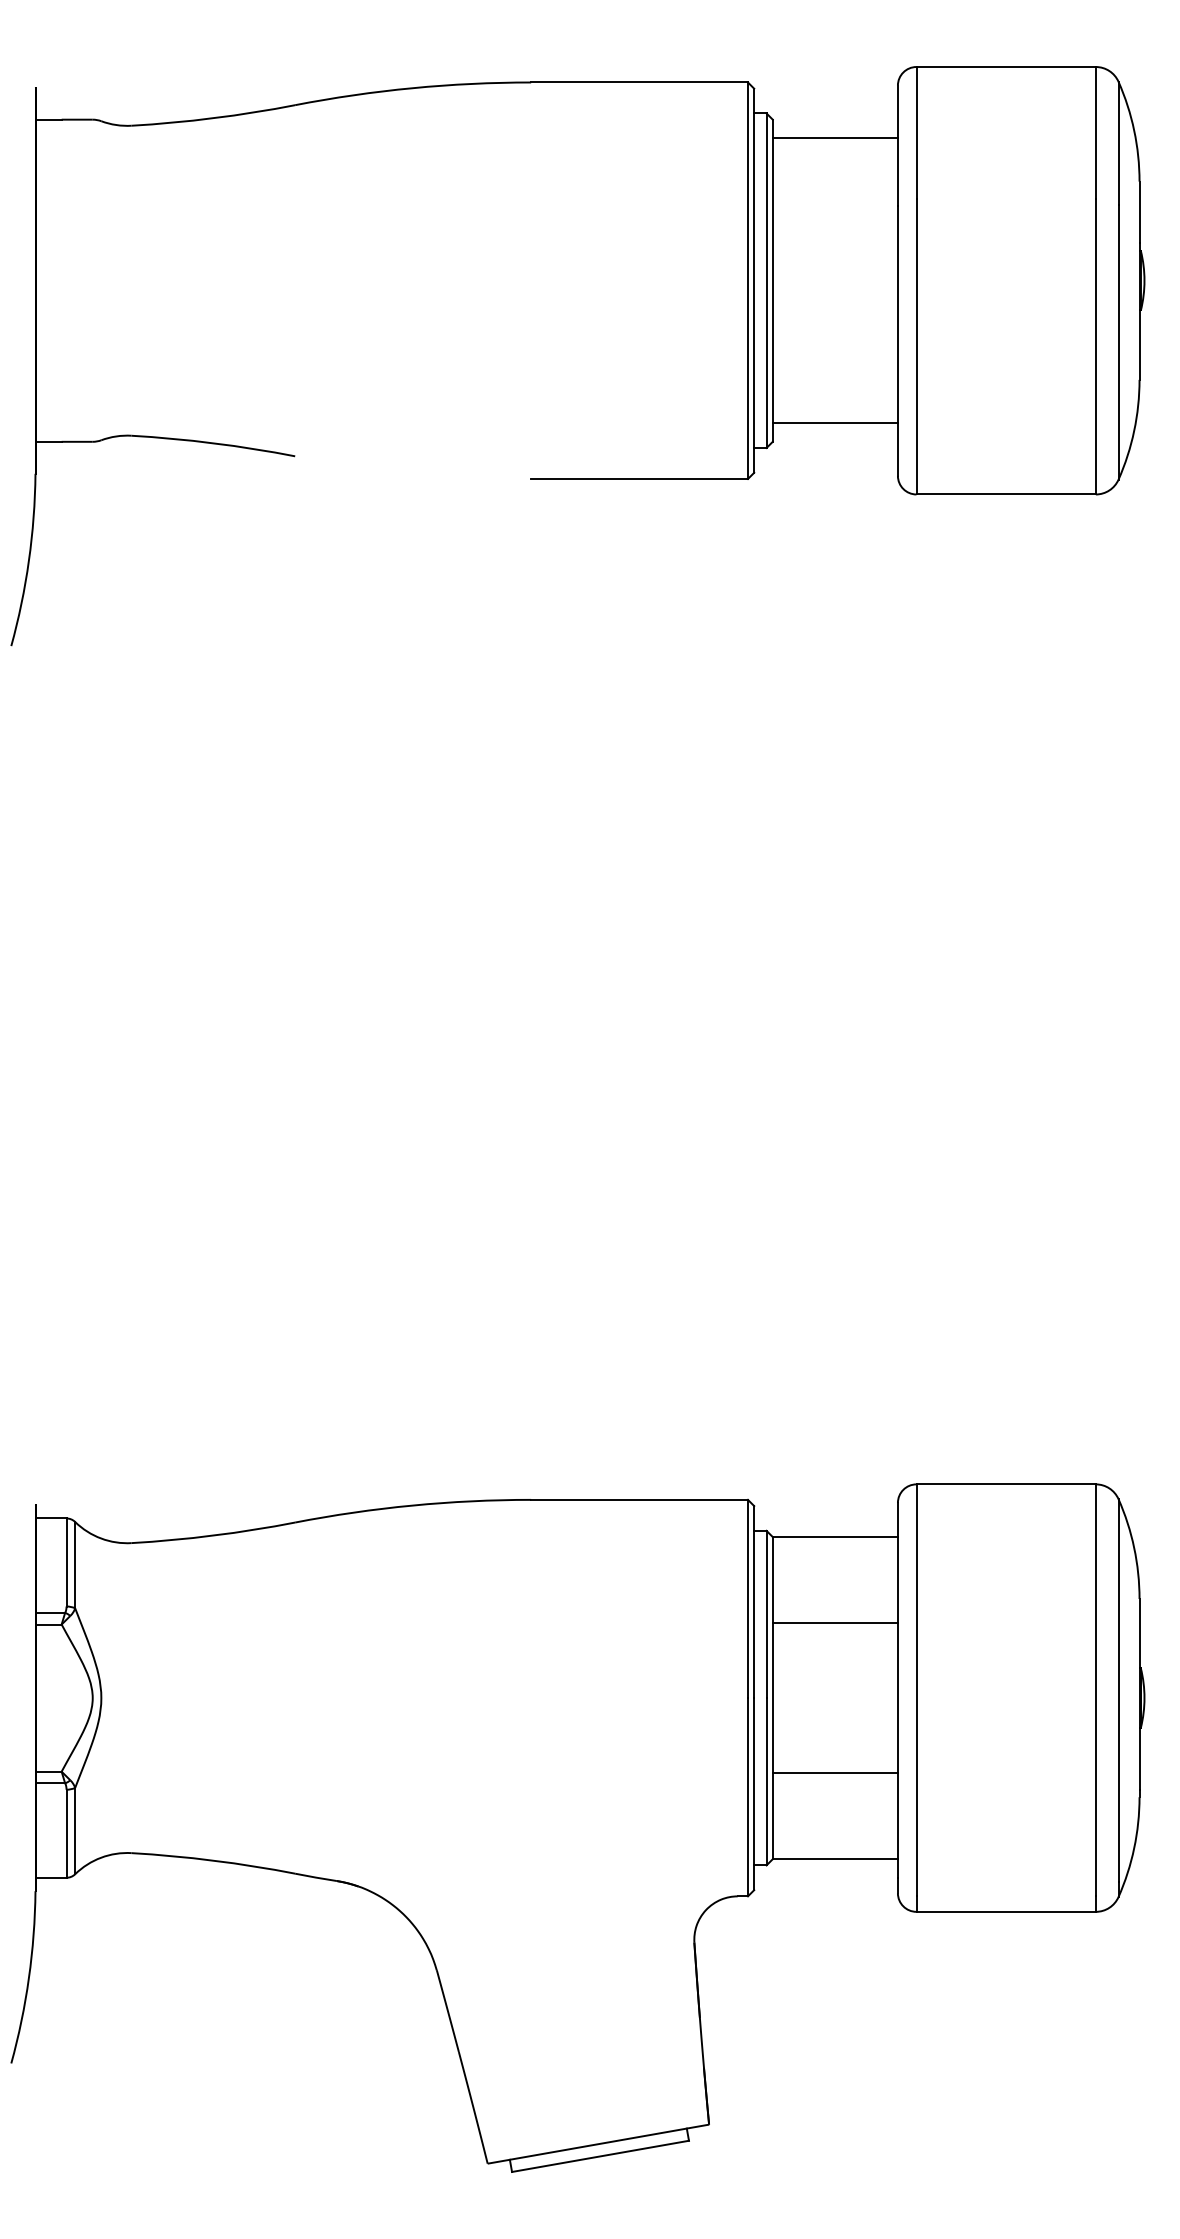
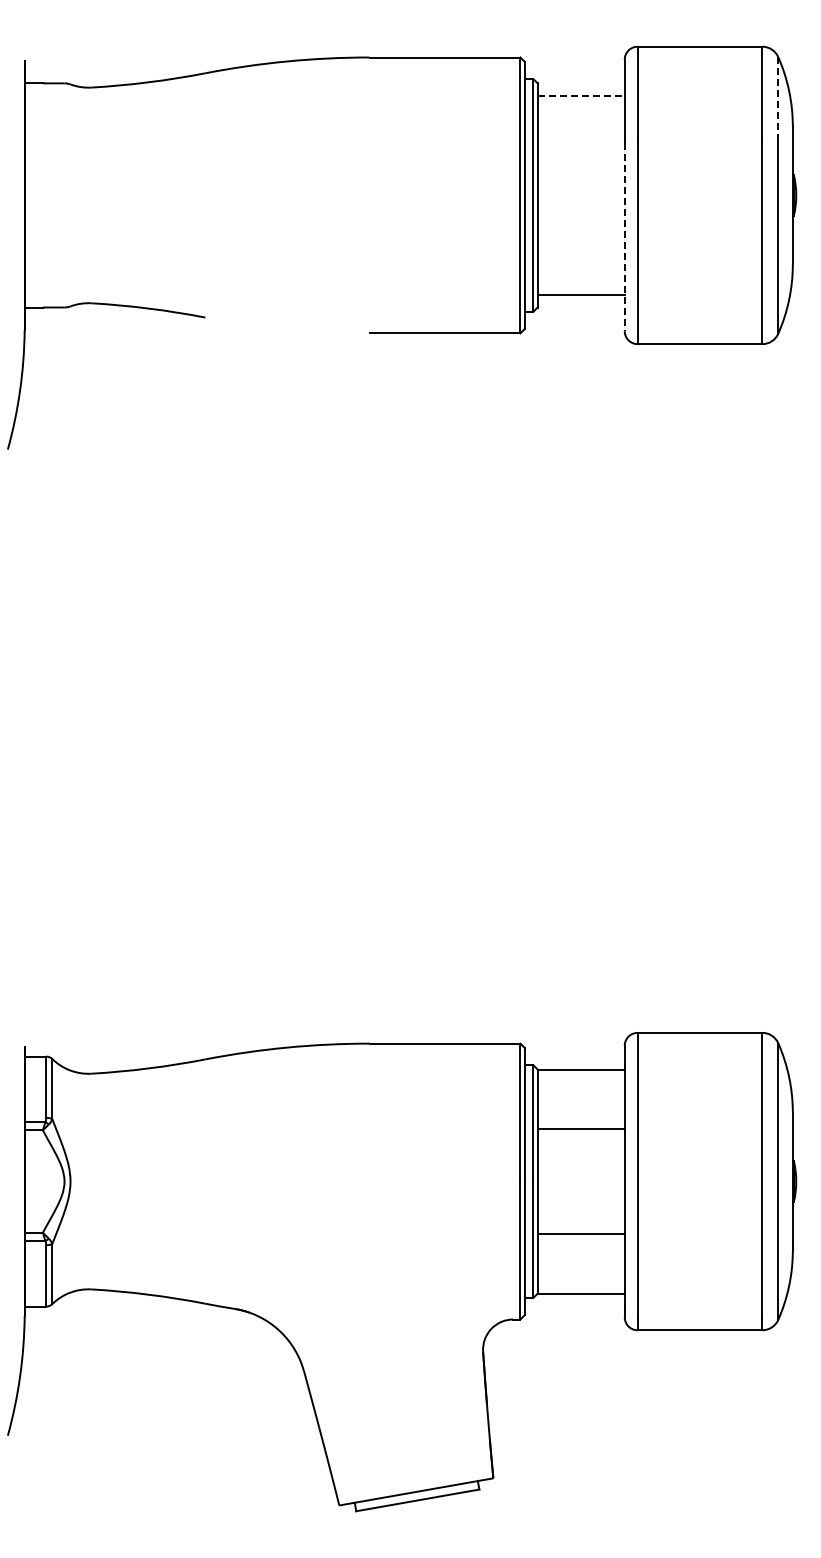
line: (835, 138) -> (581, 96), solid -> dashed
line: (1118, 142) -> (778, 99), solid -> dashed
line: (897, 341) -> (624, 237), solid -> dashed

